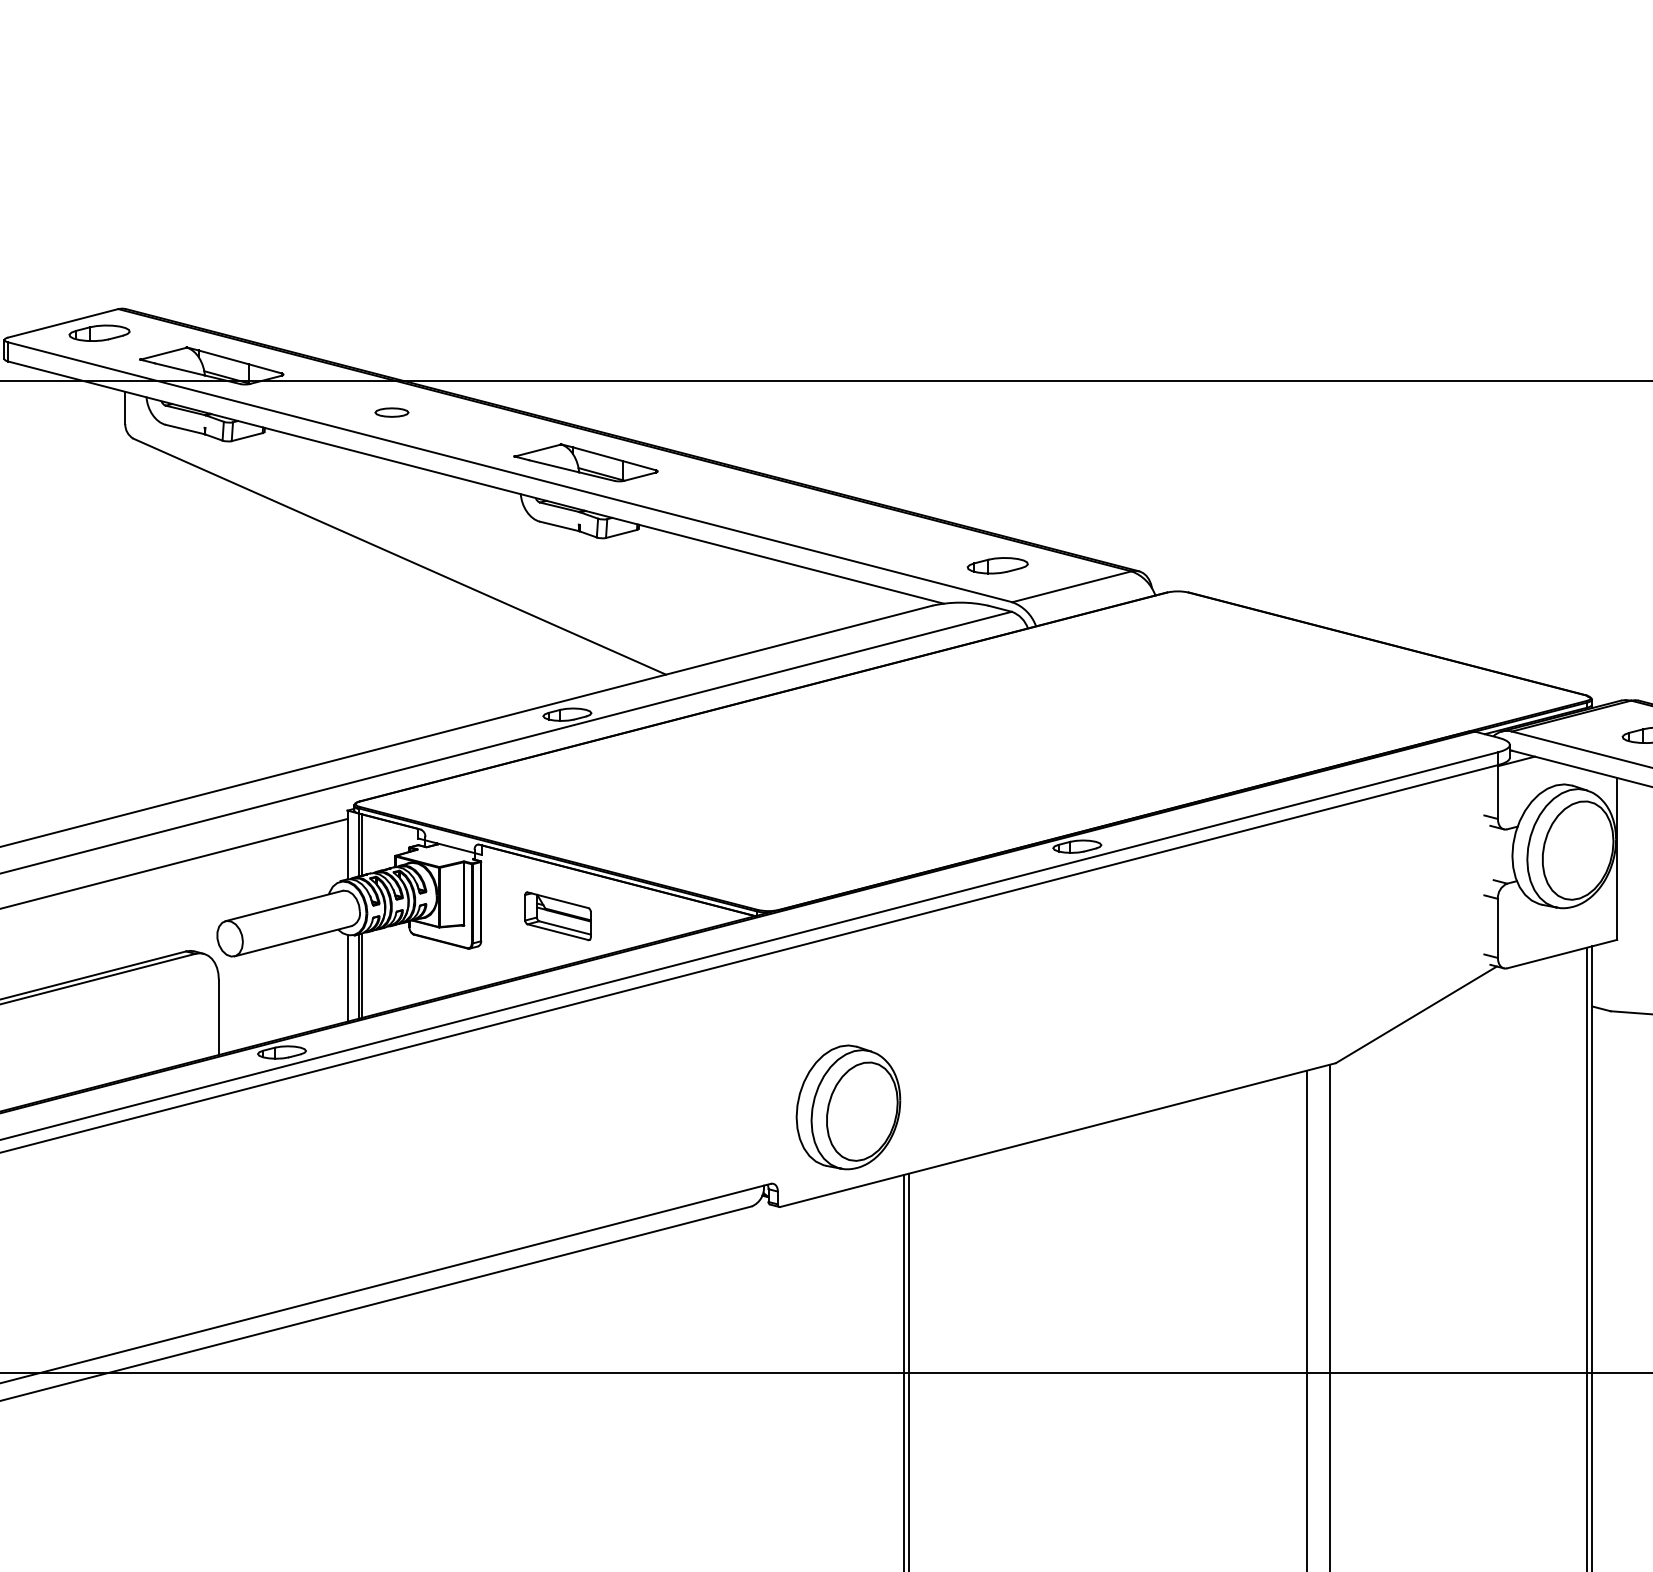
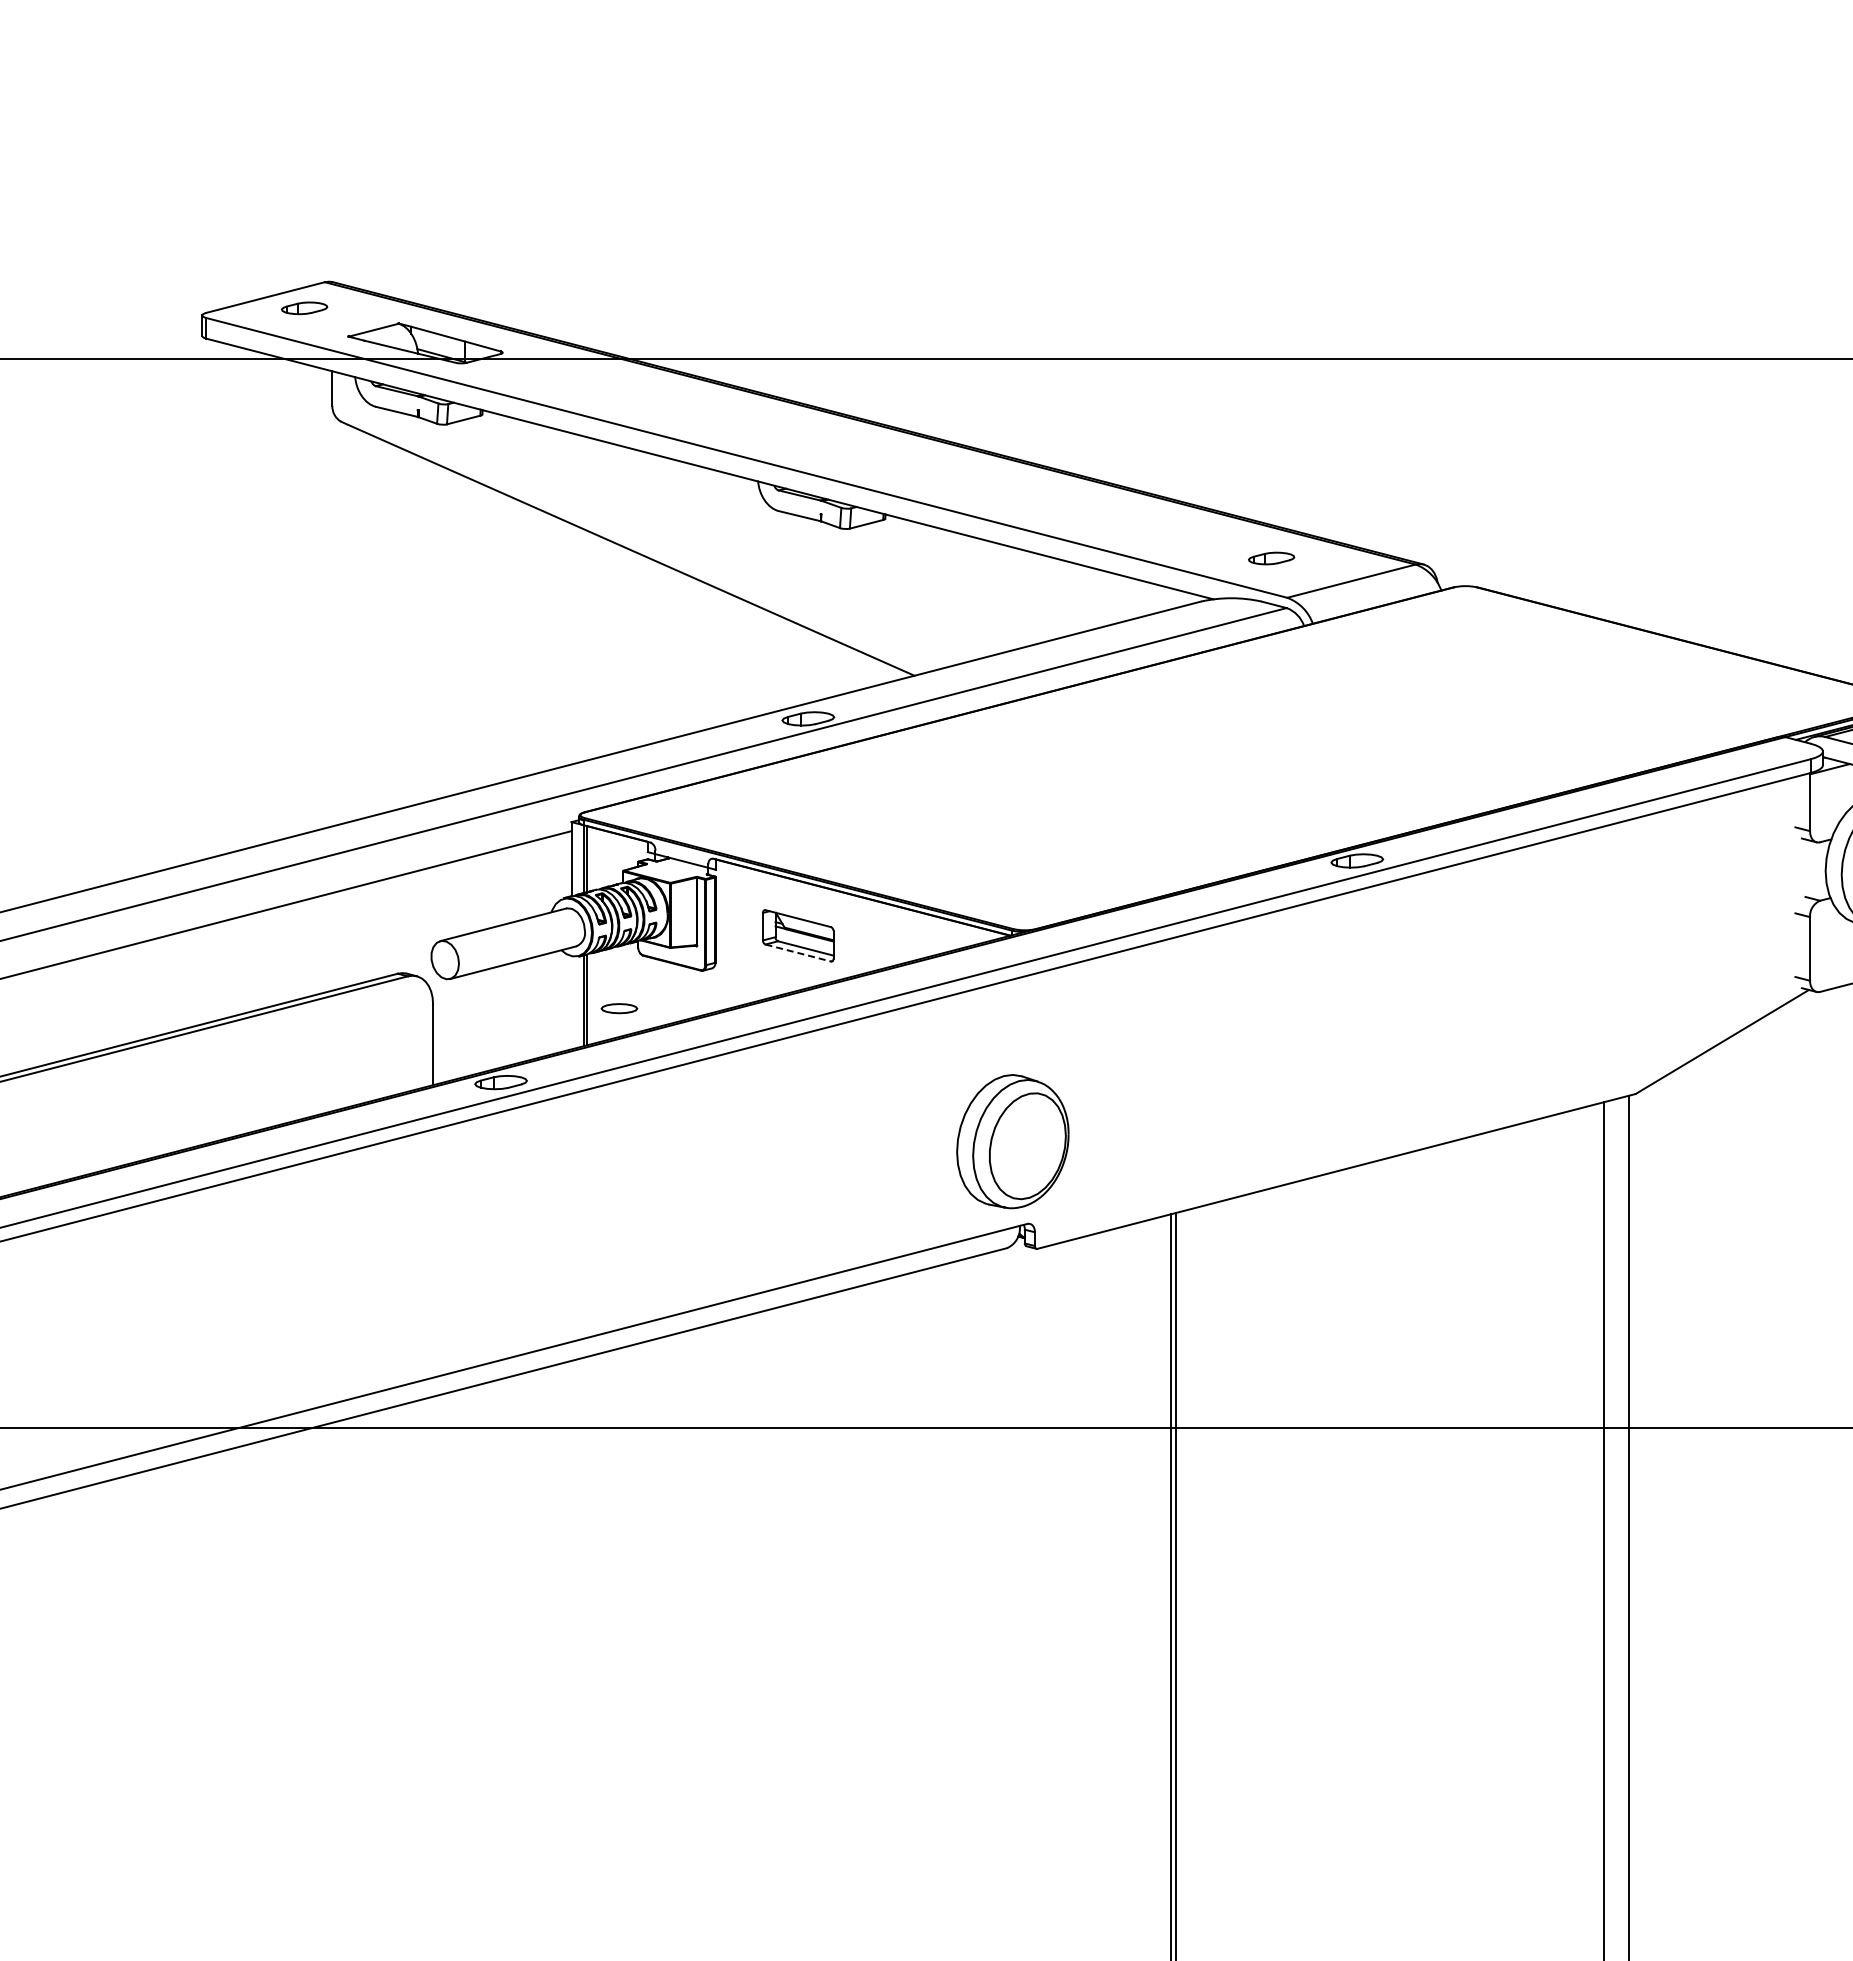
part: (99, 333) -> (304, 308), size x0.7
part: (392, 412) -> (619, 1008), moved
part: (586, 462) -> (828, 447), removed
part: (997, 565) -> (1271, 558), size x0.7
line: (558, 932) -> (798, 953), solid -> dashed
line: (347, 978) -> (571, 1002), removed
part: (848, 1107) -> (1012, 1141), moved

